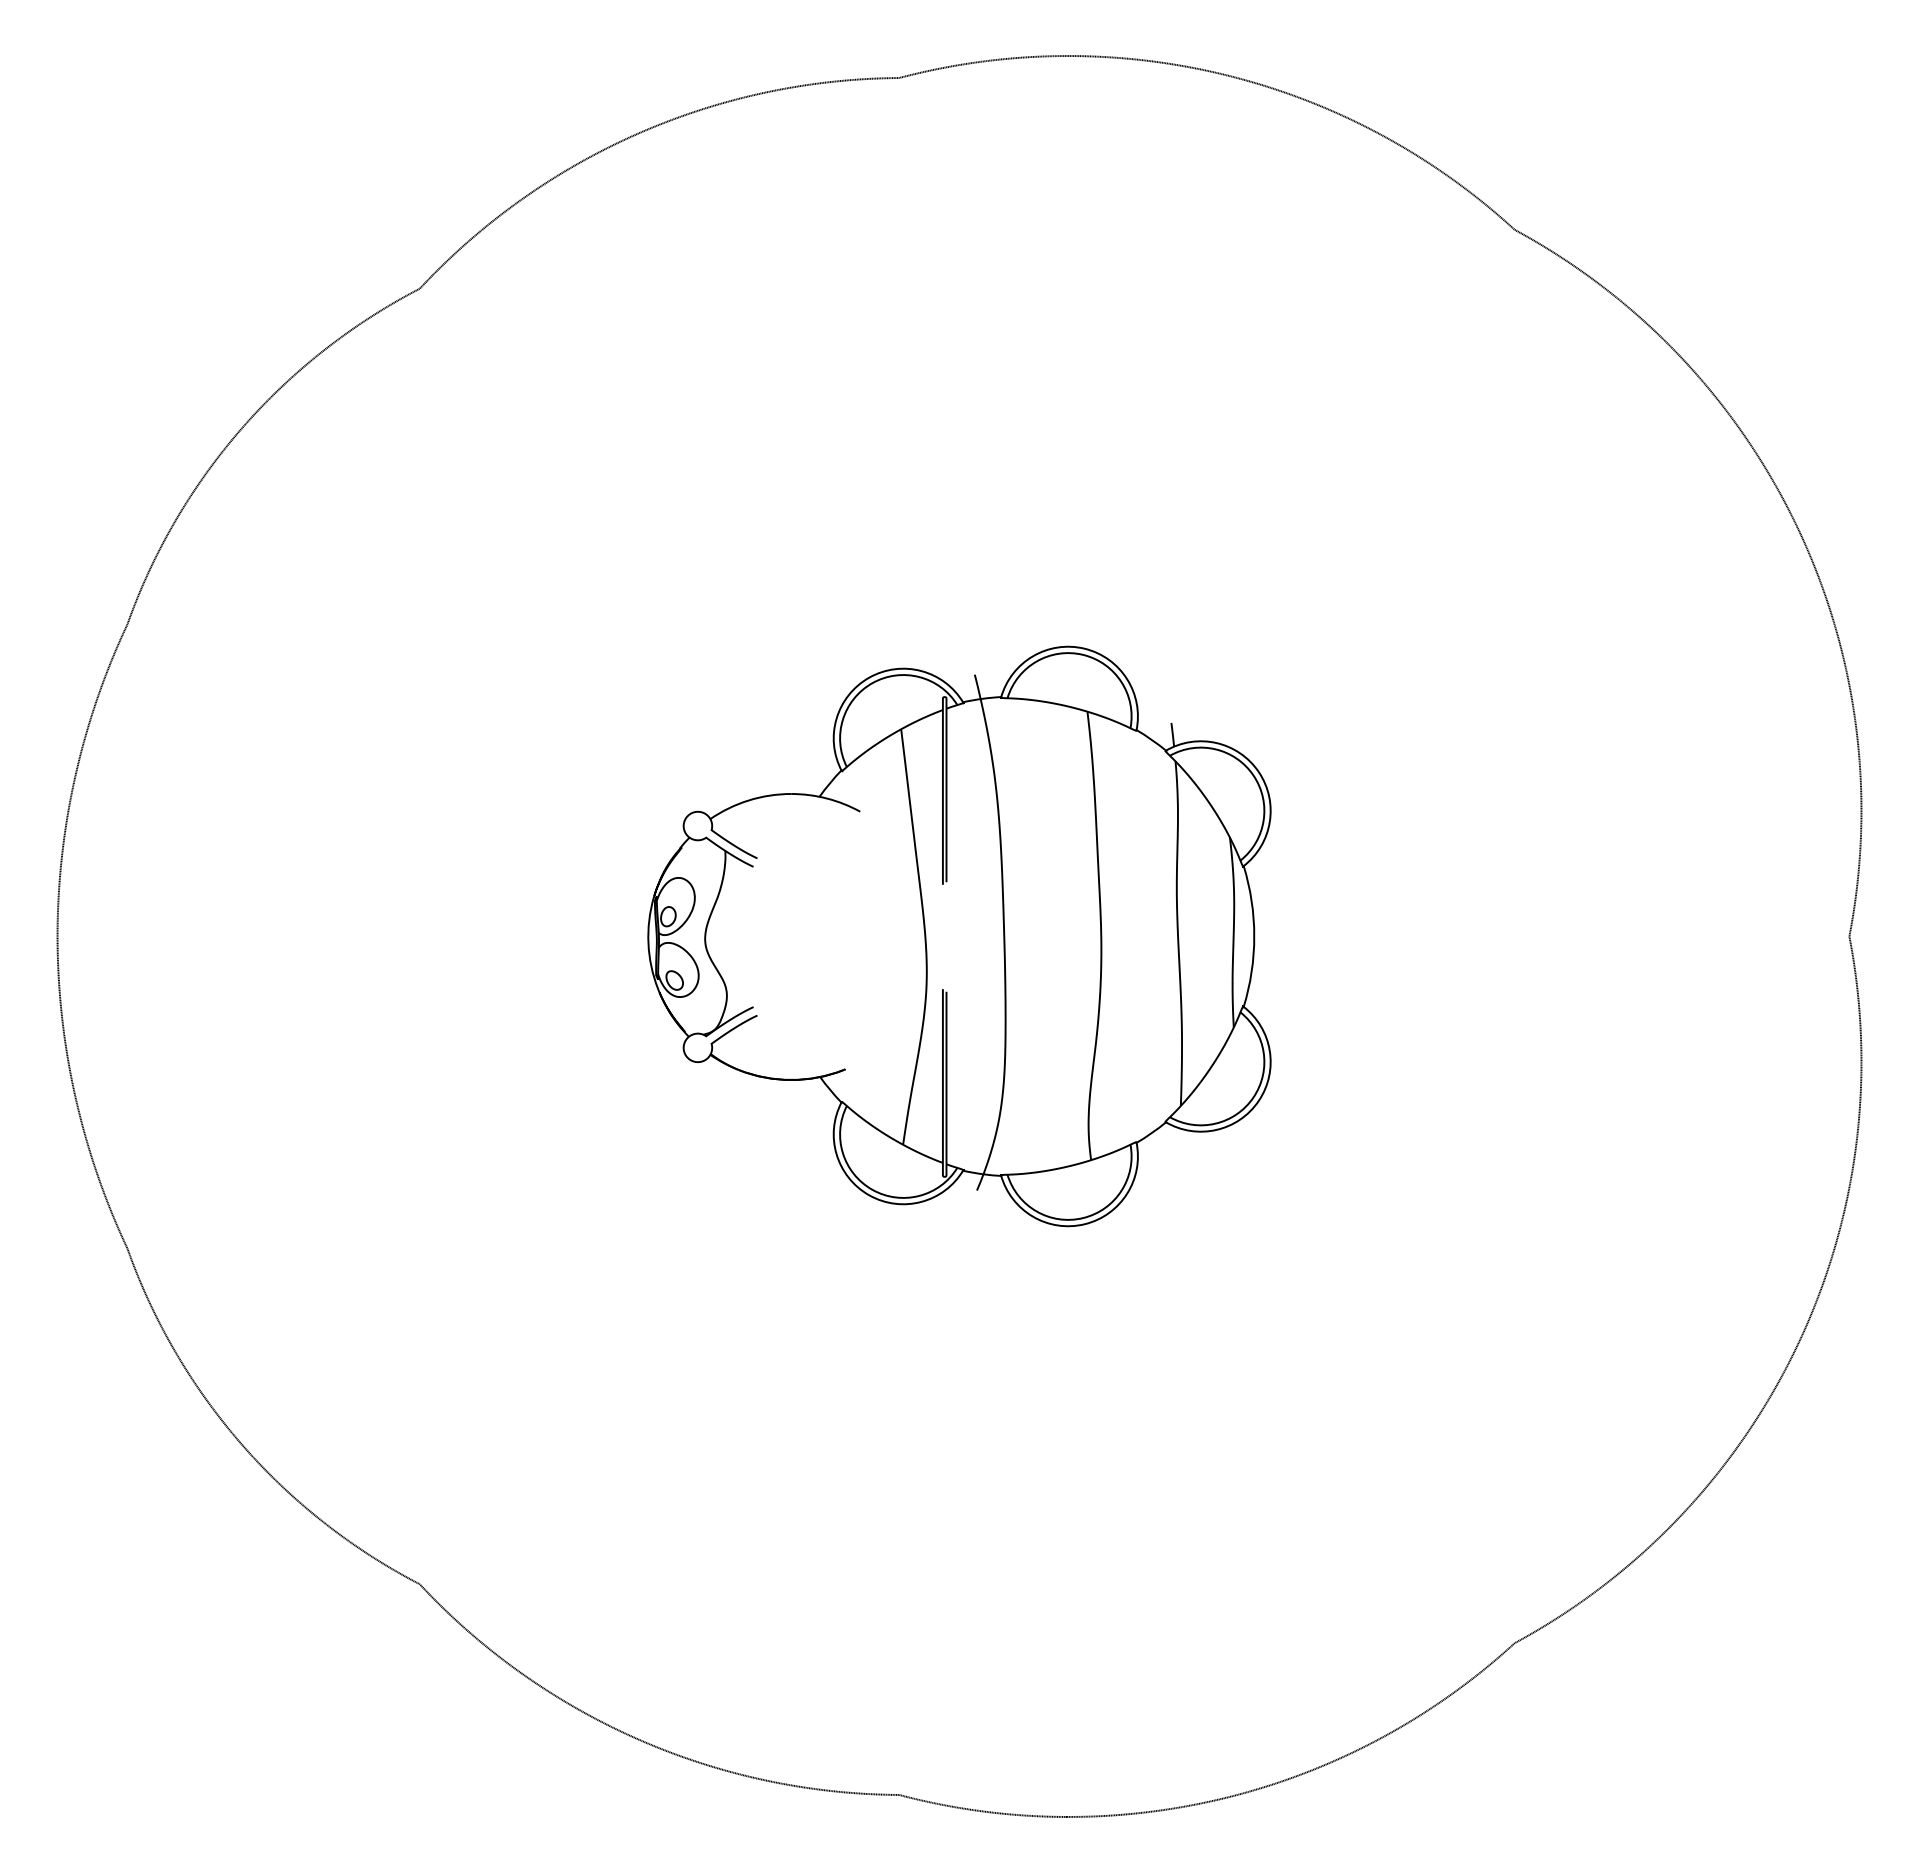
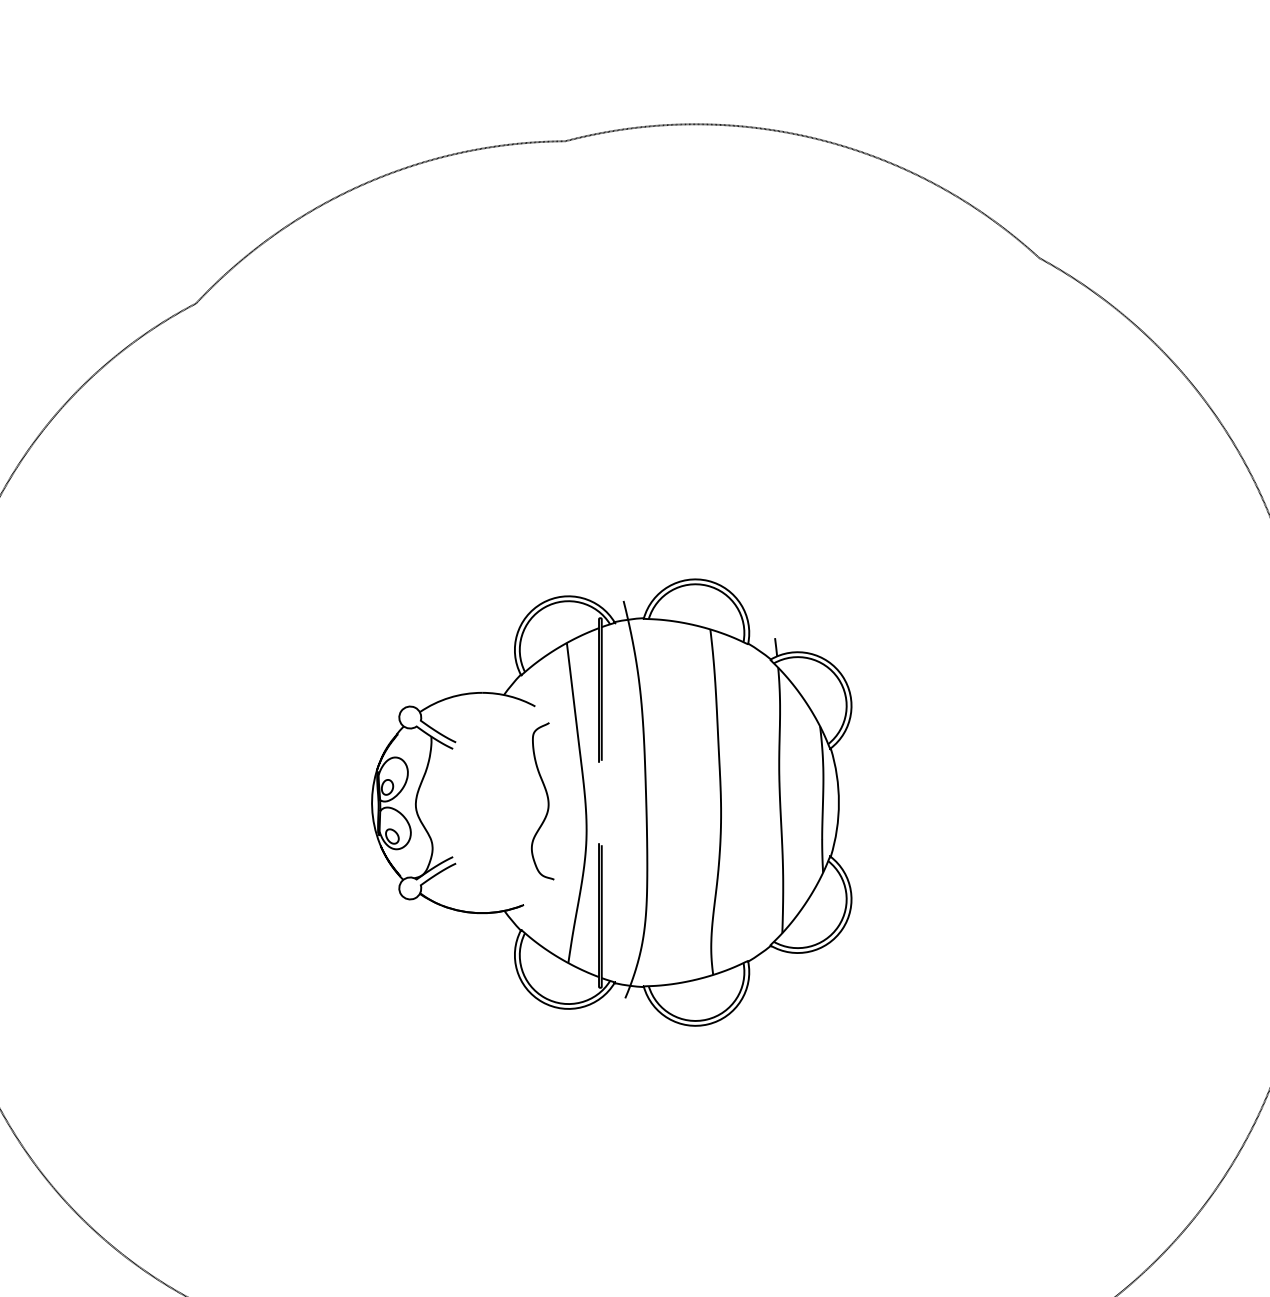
curve: (876, 934) -> (547, 801), added

